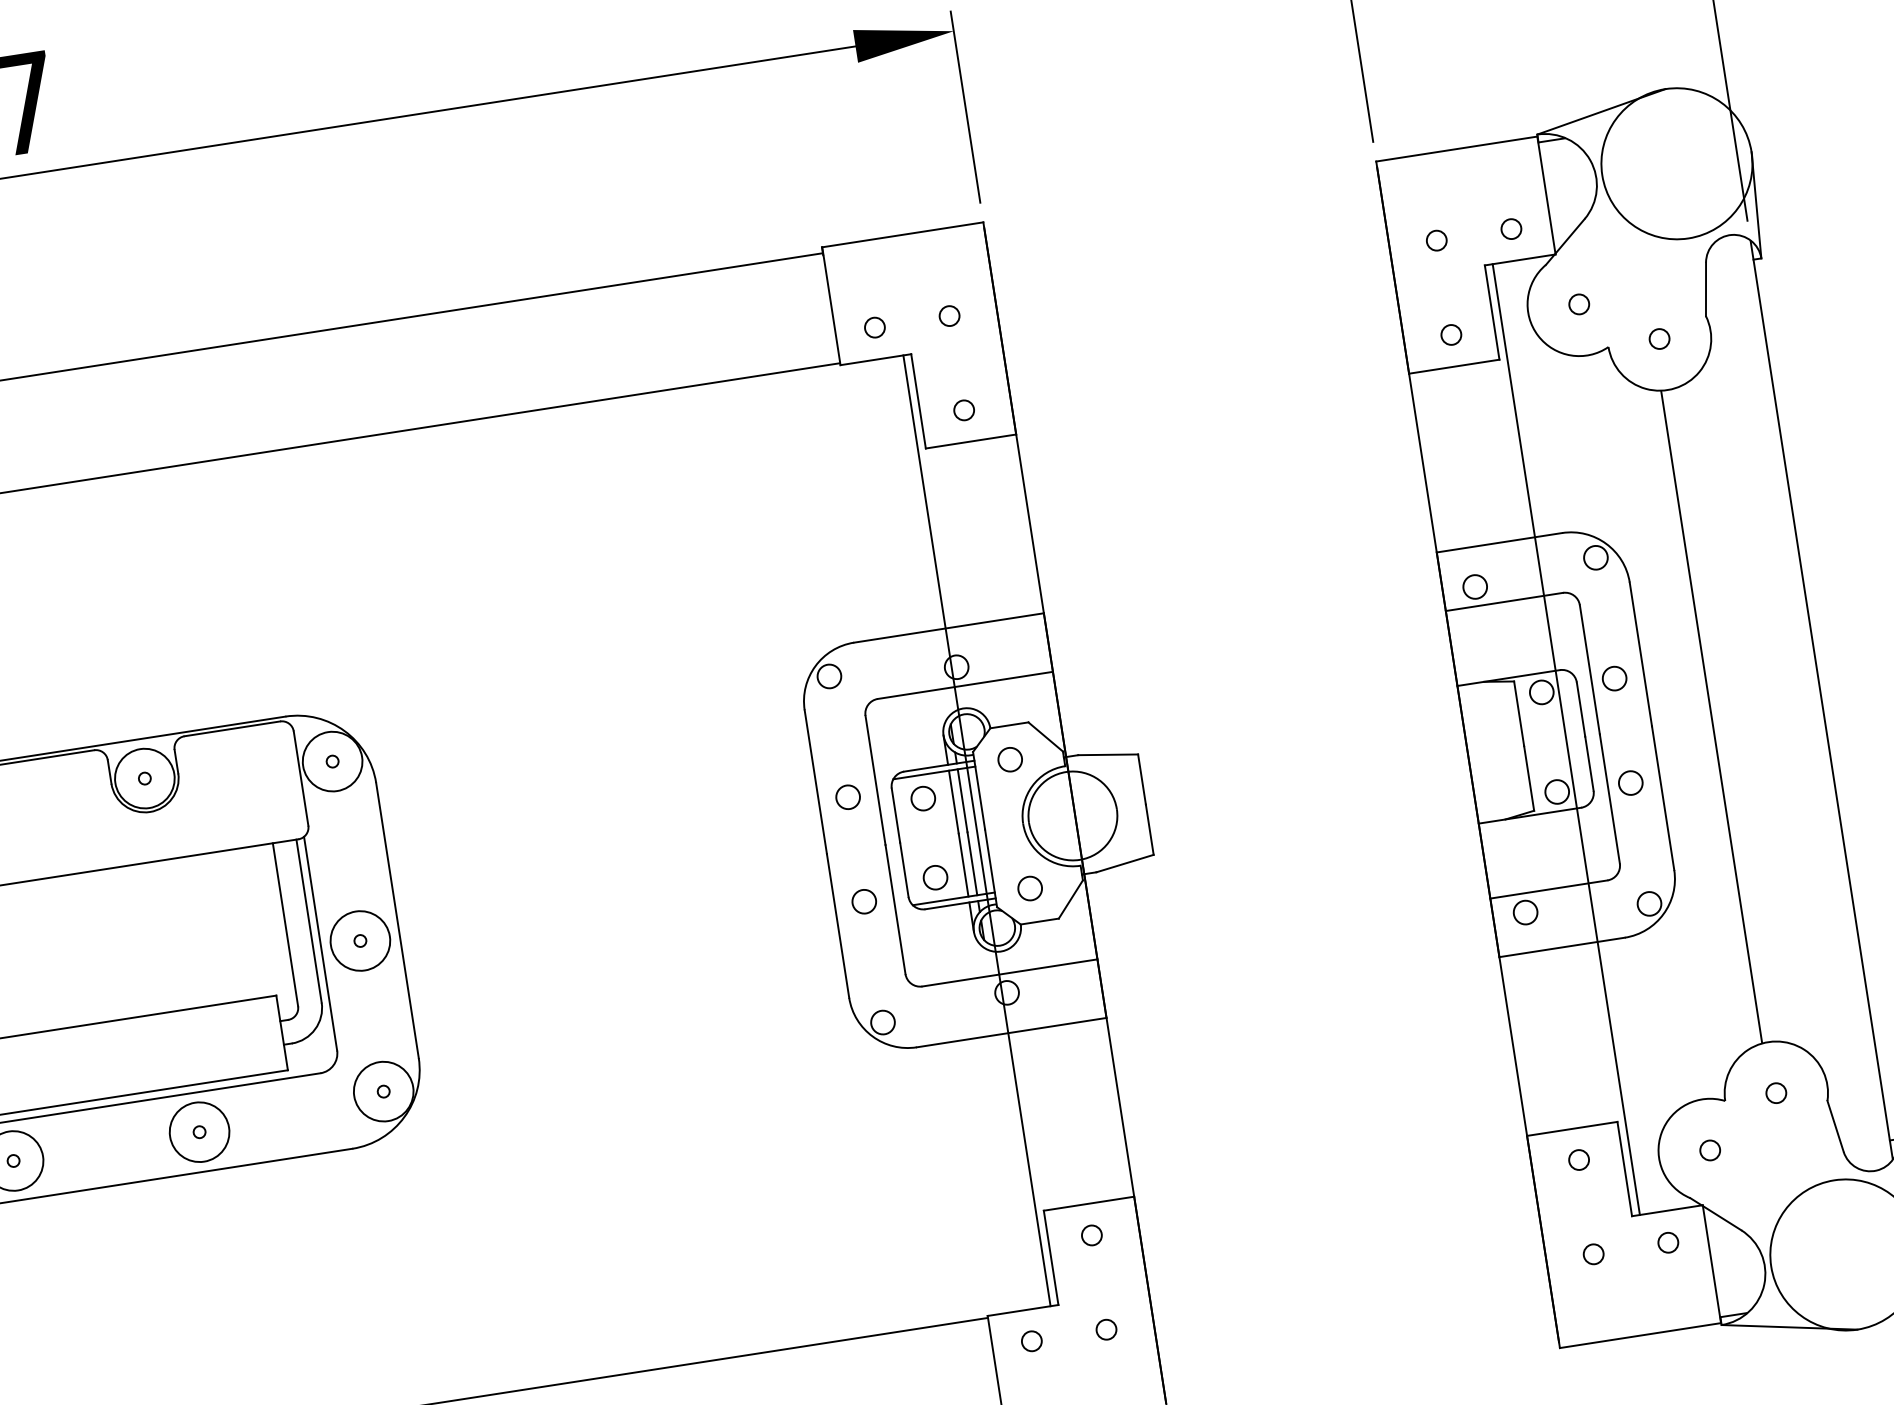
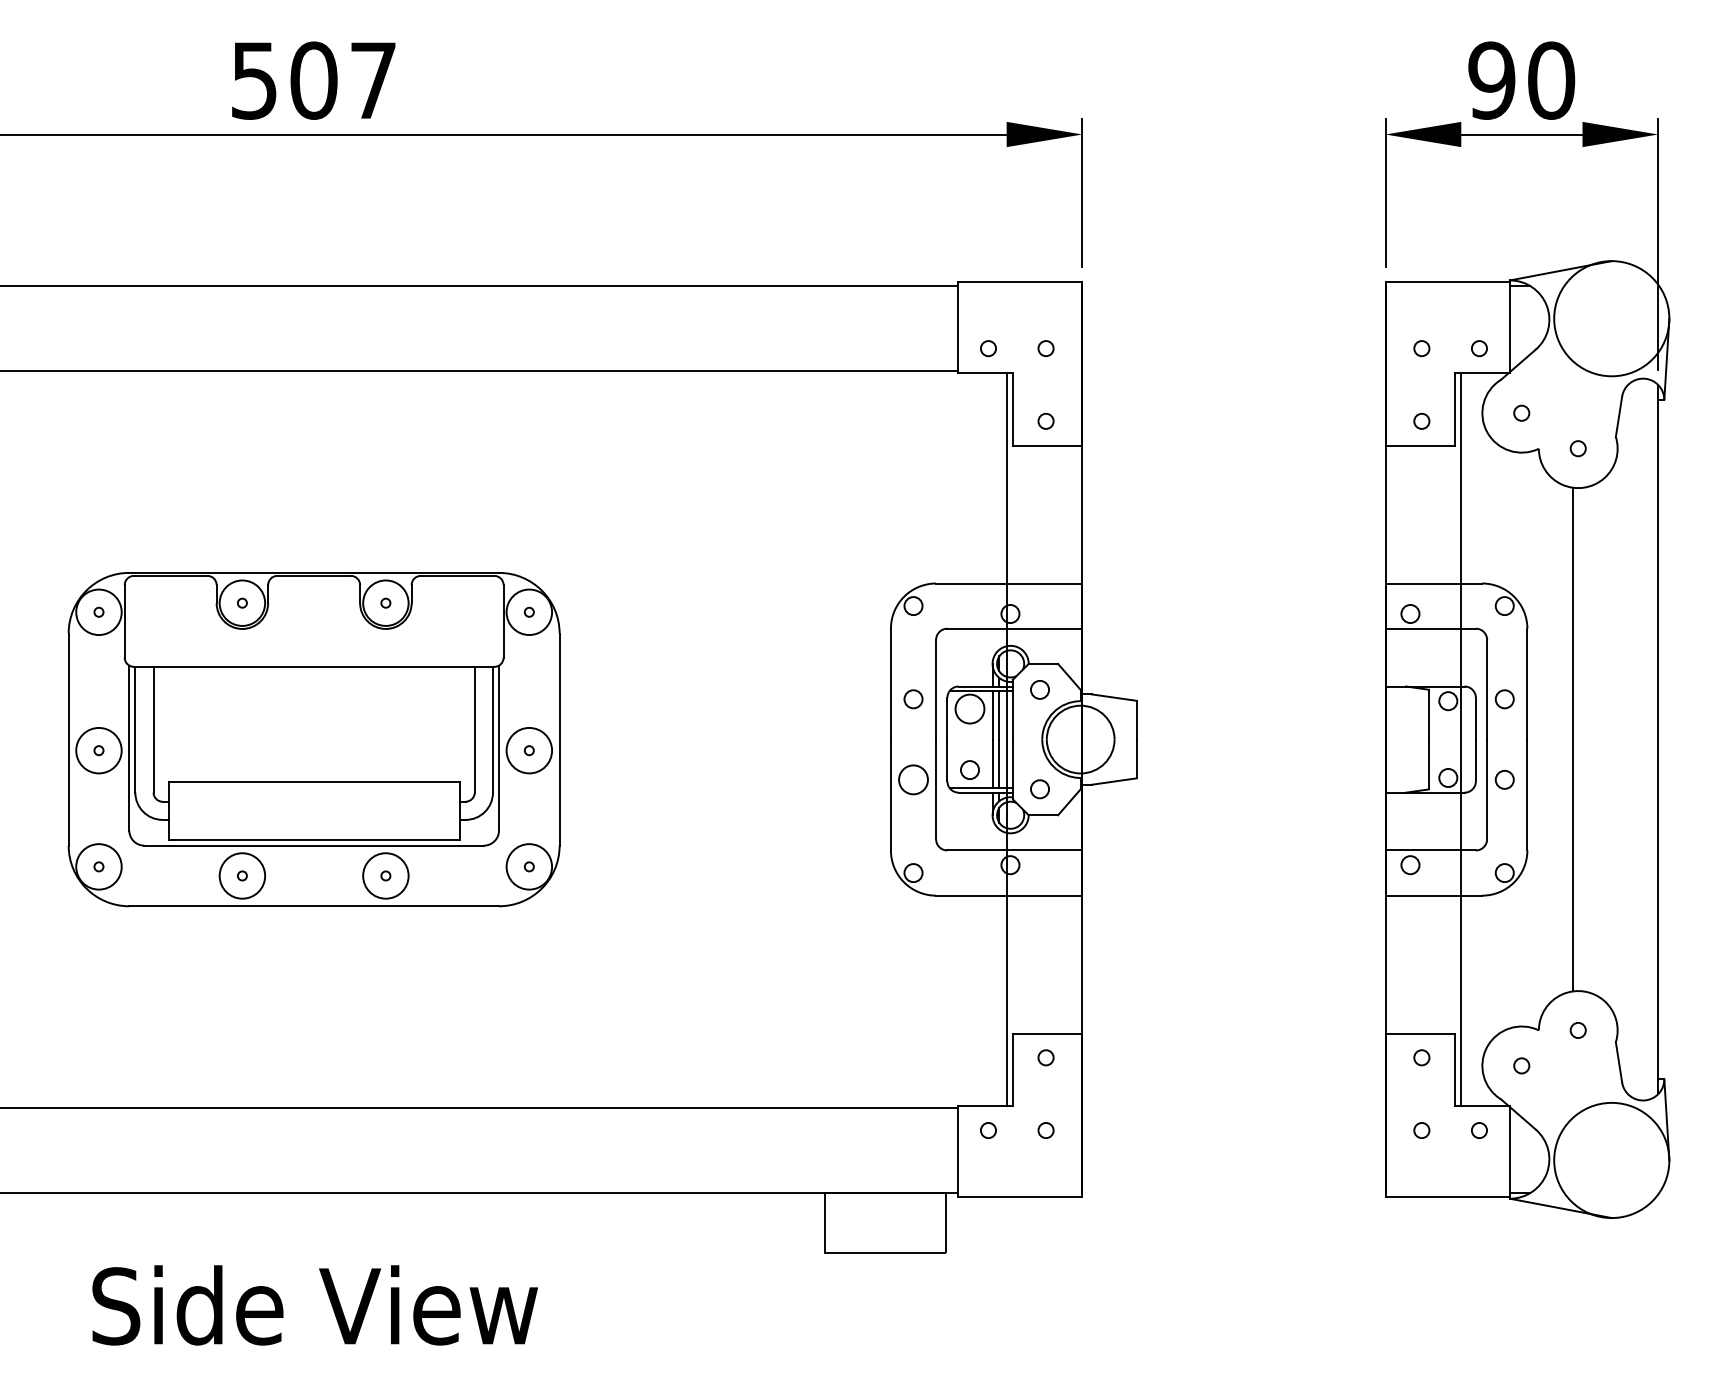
circle: (922, 799) -> (969, 709), size x1.6
circle: (864, 901) -> (913, 779), size x1.6

